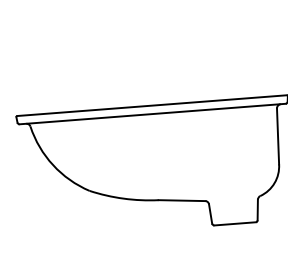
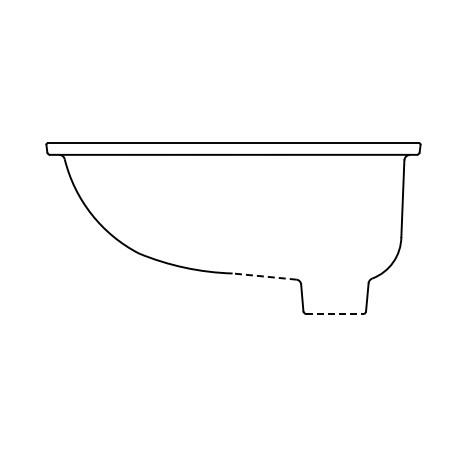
line: (181, 200) -> (264, 276), solid -> dashed
line: (235, 224) -> (335, 314), solid -> dashed

